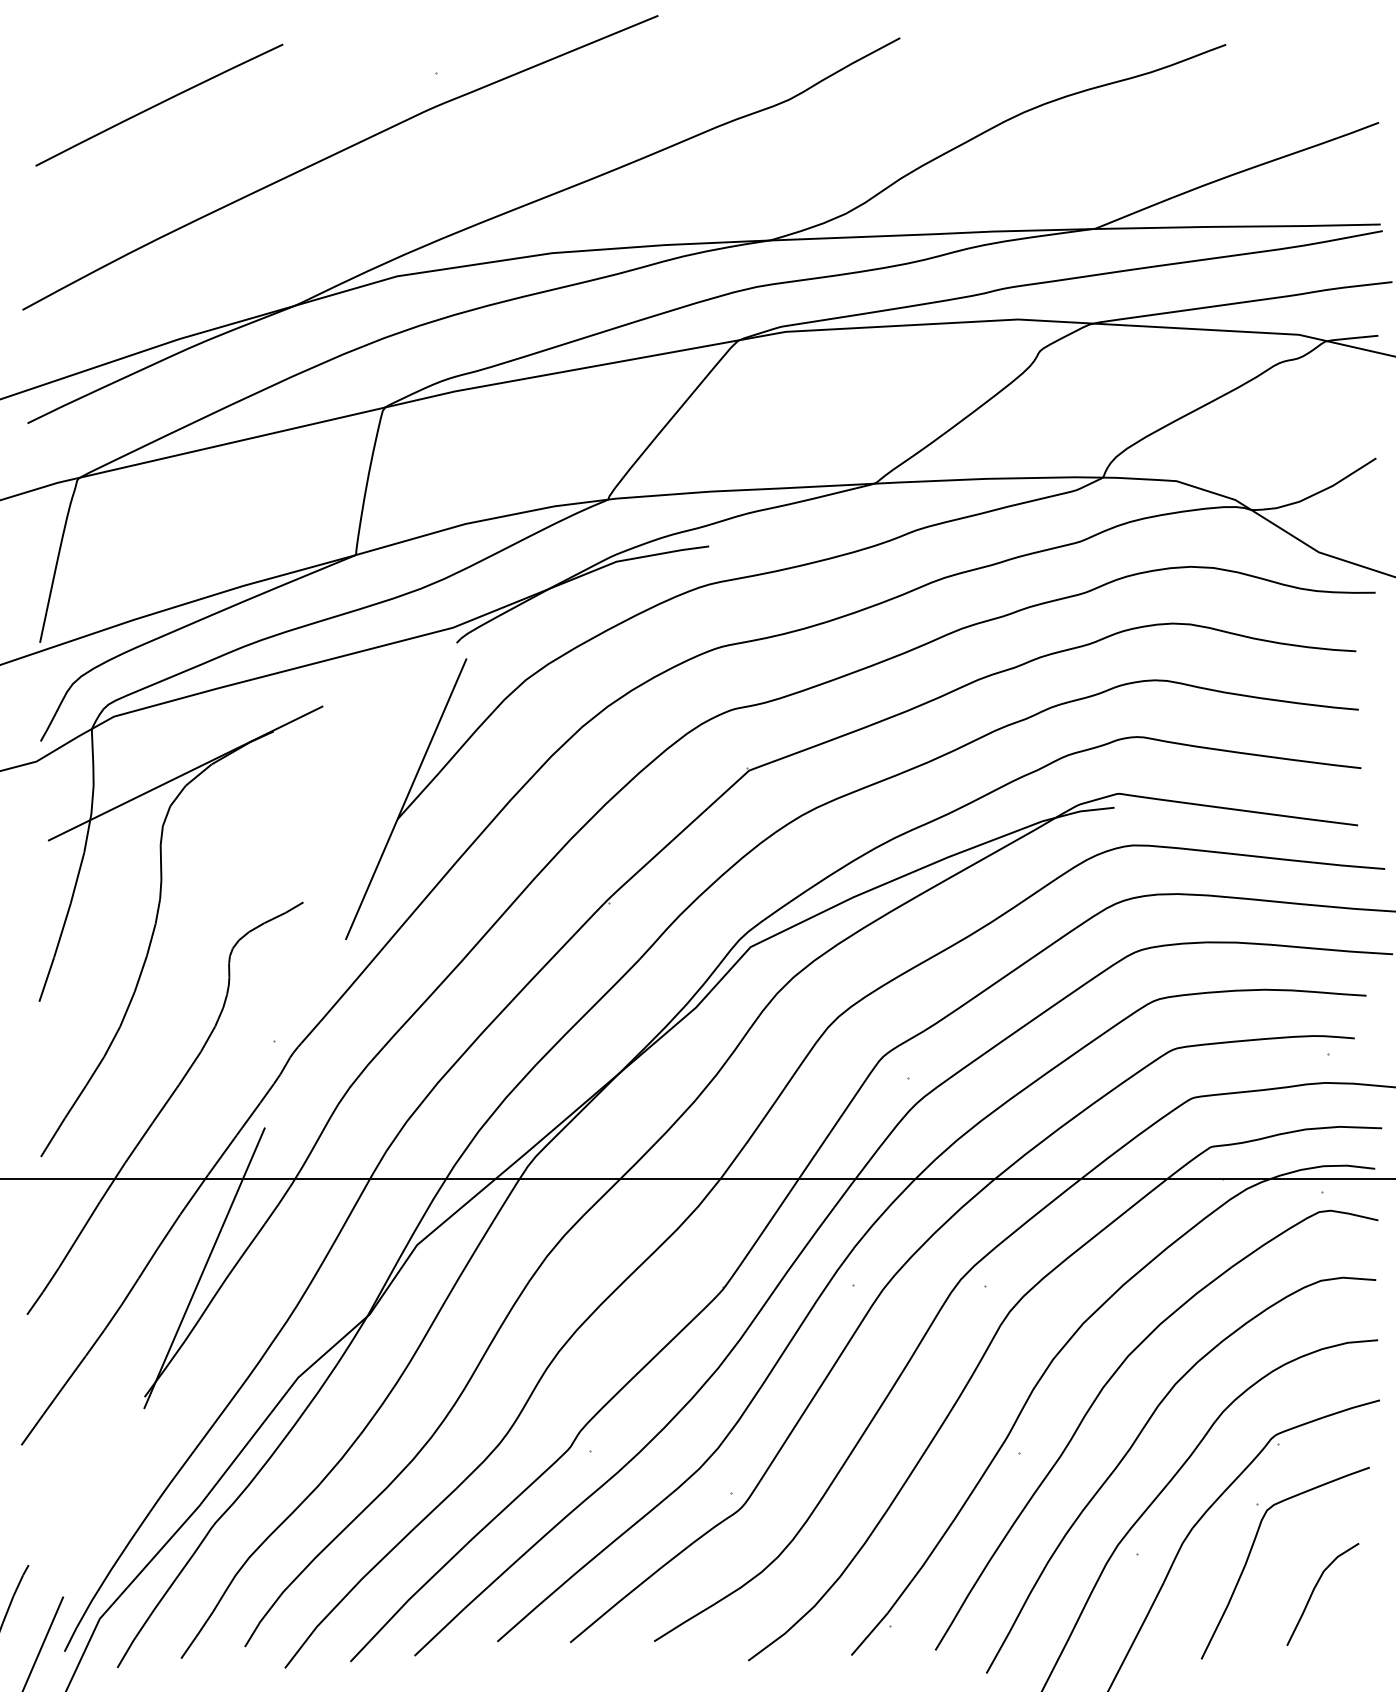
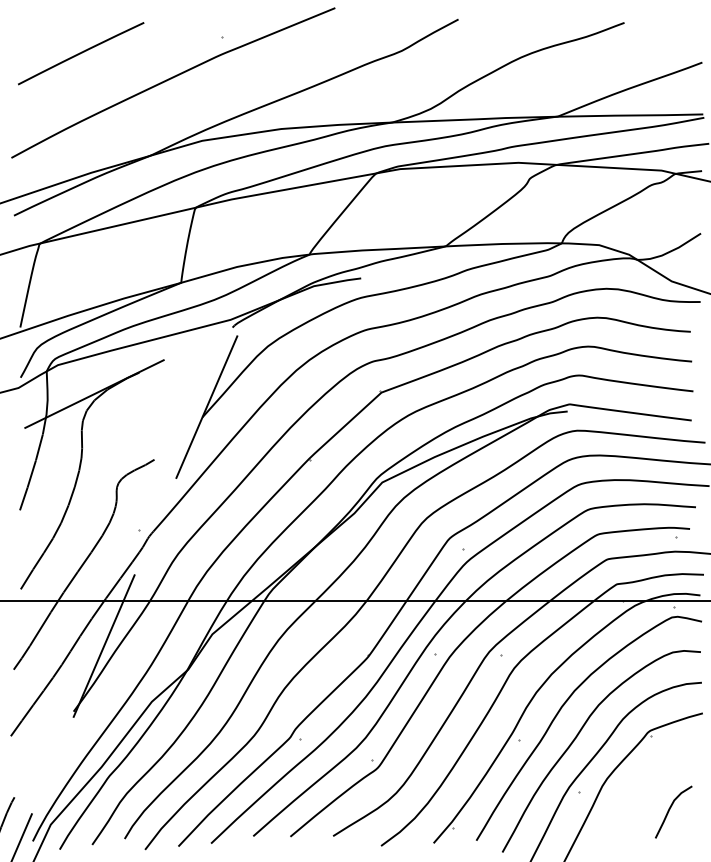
part: (1253, 1549) -> (638, 789), removed

